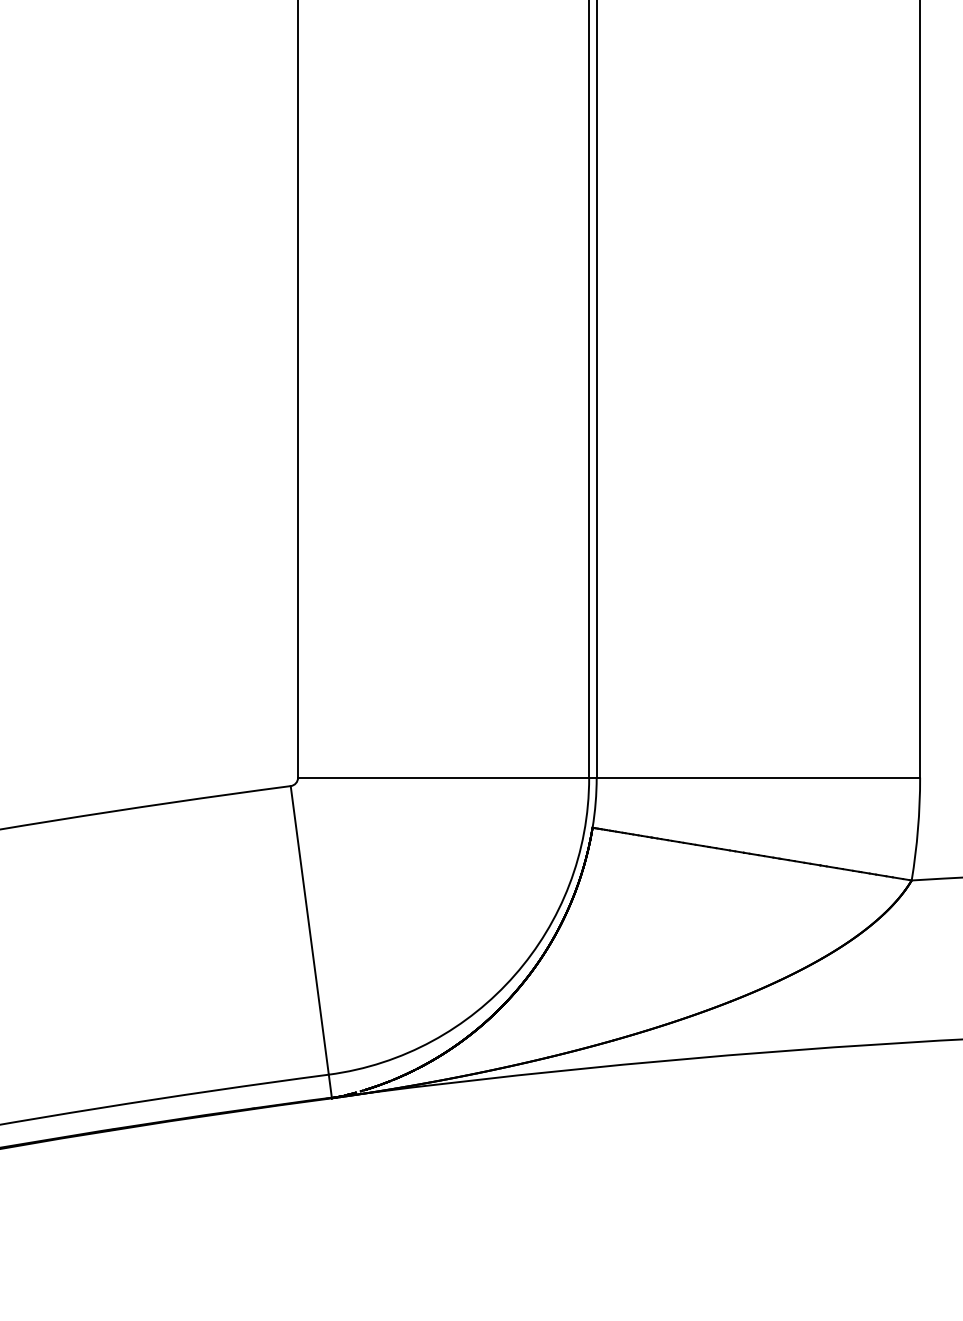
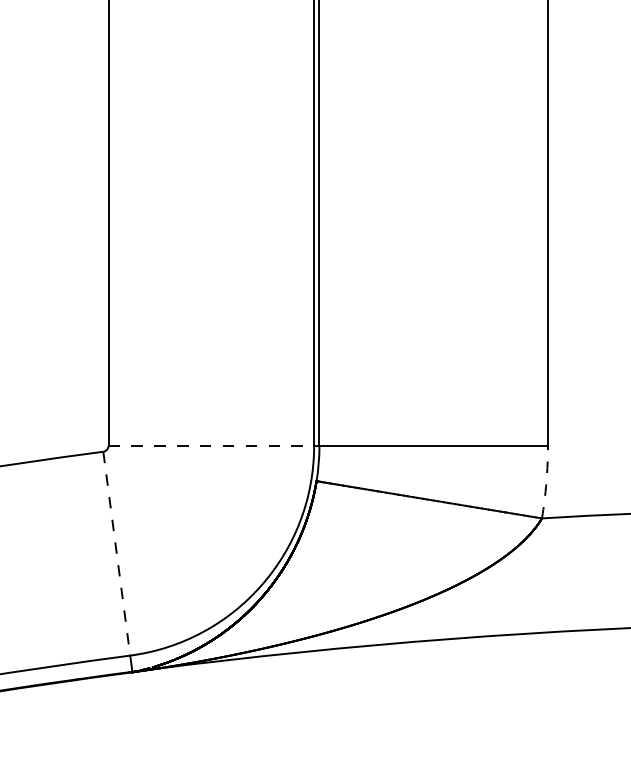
line: (443, 777) -> (211, 445), solid -> dashed
arc: (918, 829) -> (546, 482), solid -> dashed
line: (309, 930) -> (116, 553), solid -> dashed

